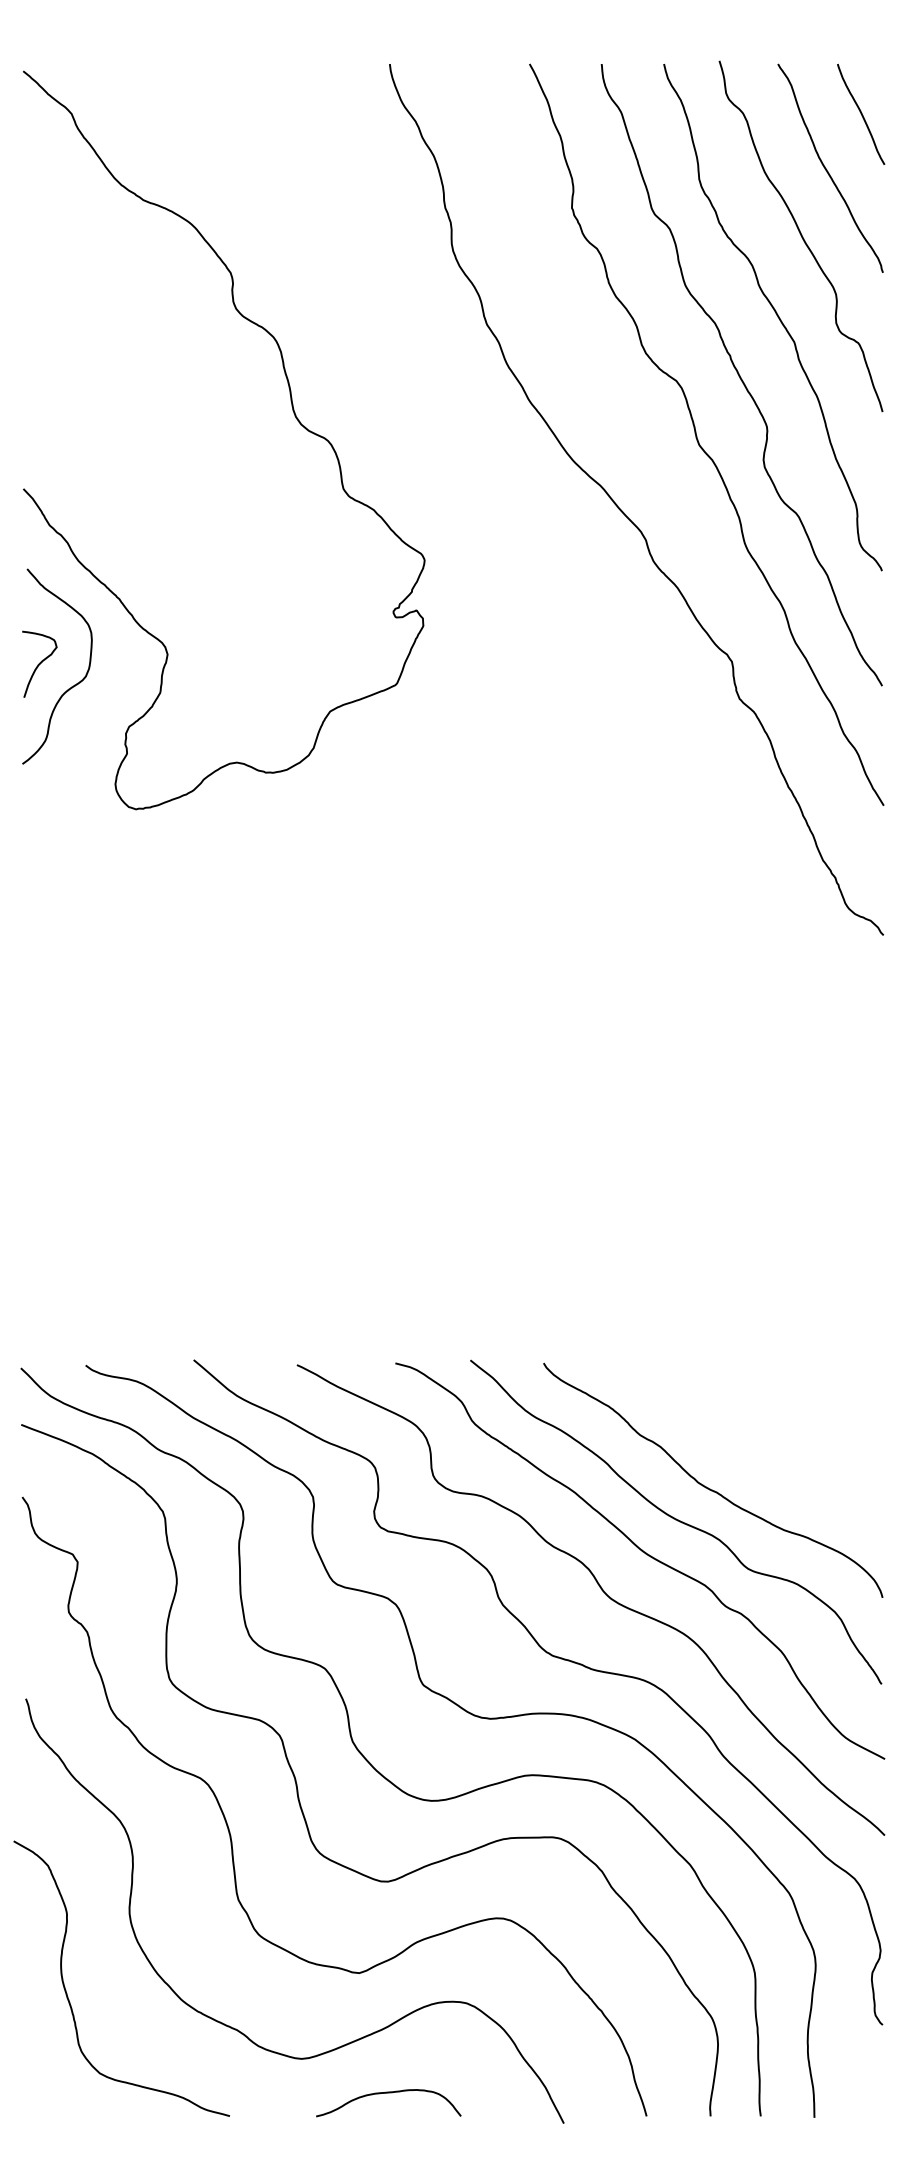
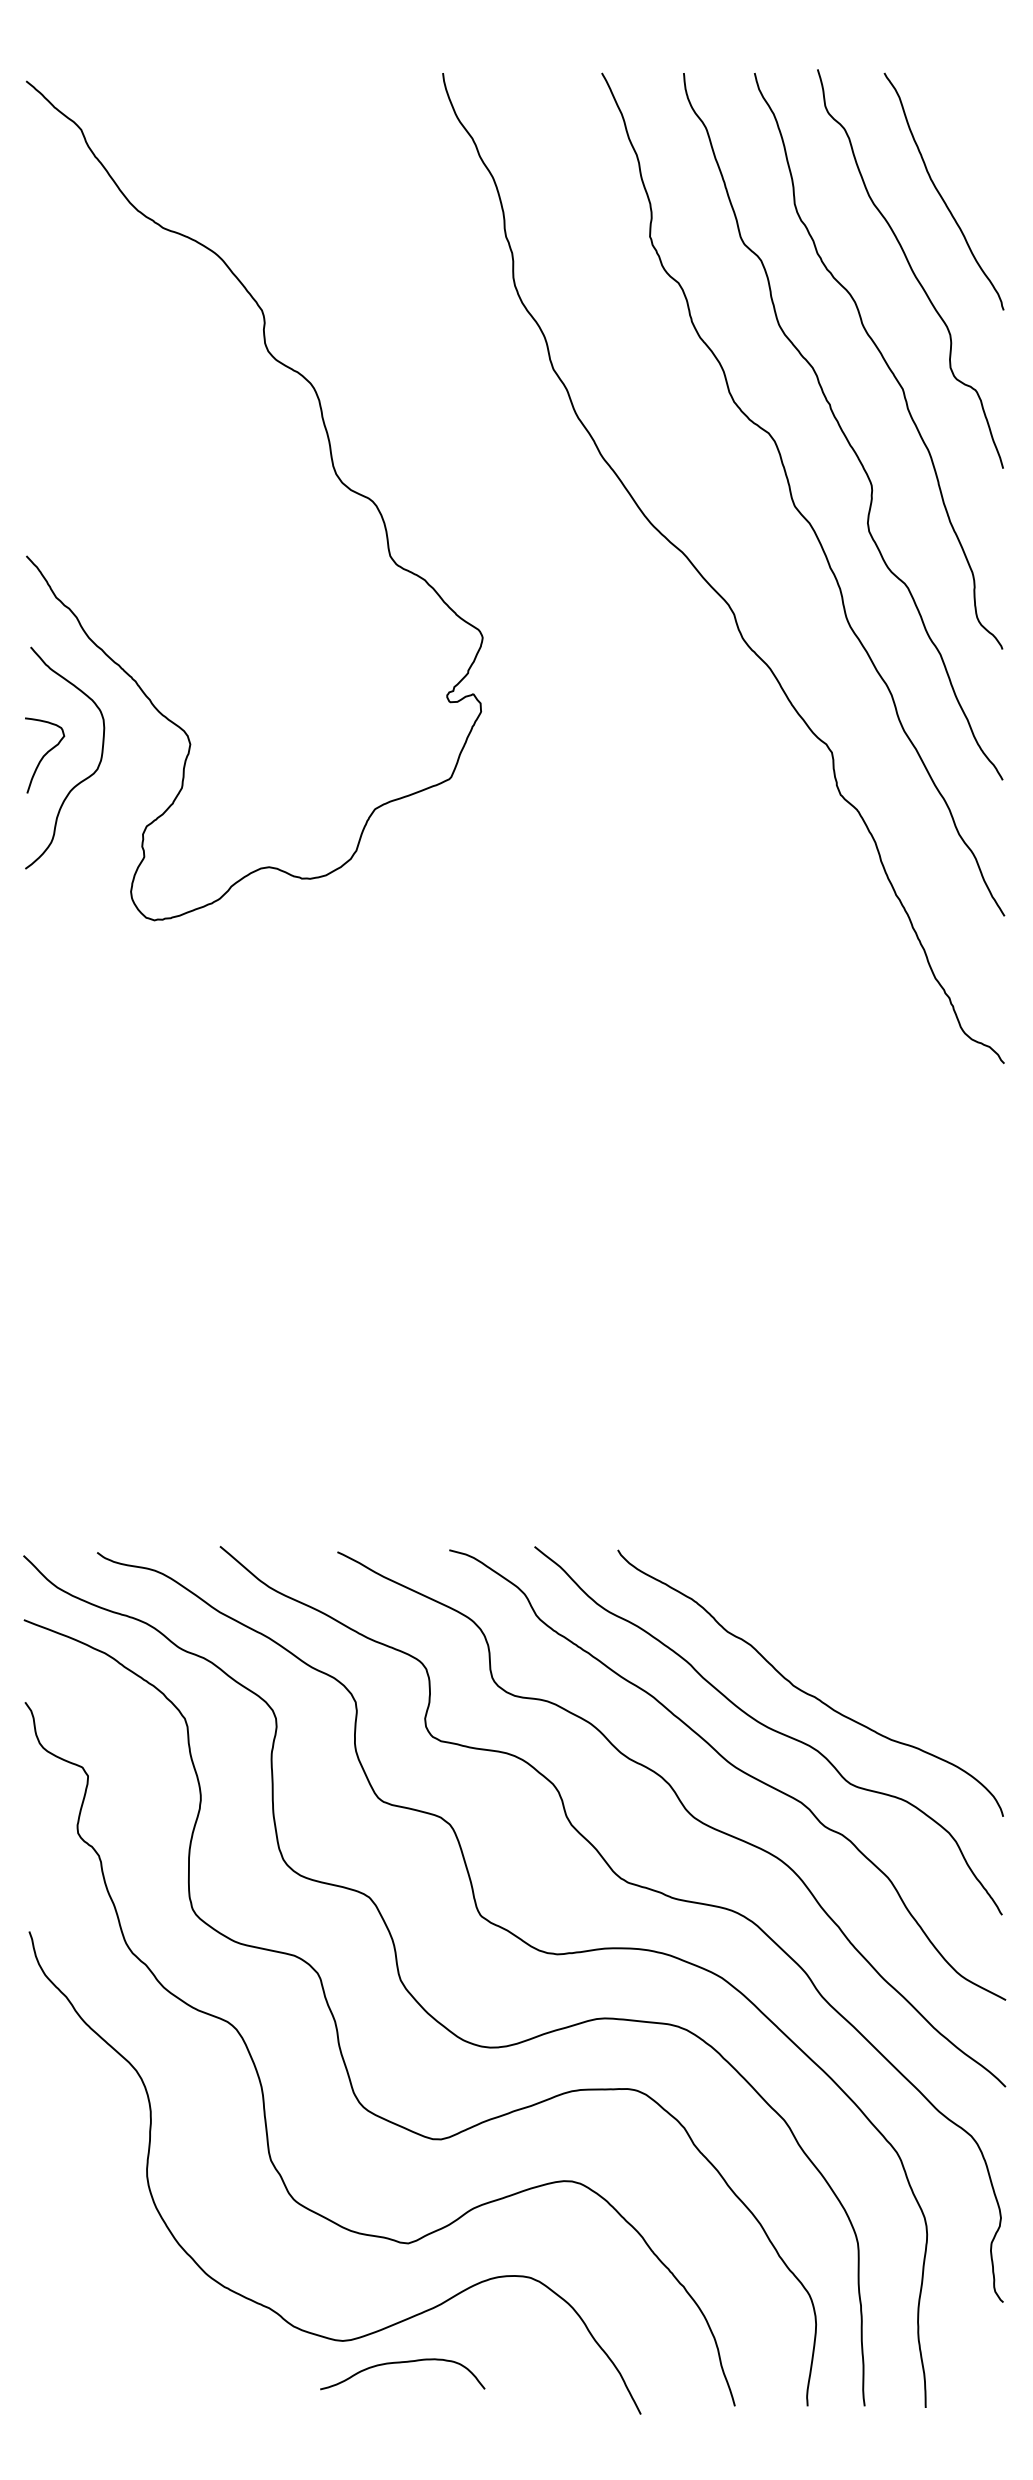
curve: (860, 114) -> (978, 130), removed
curve: (67, 1993) -> (76, 2266), removed
curve: (387, 2093) -> (401, 2363), moved

